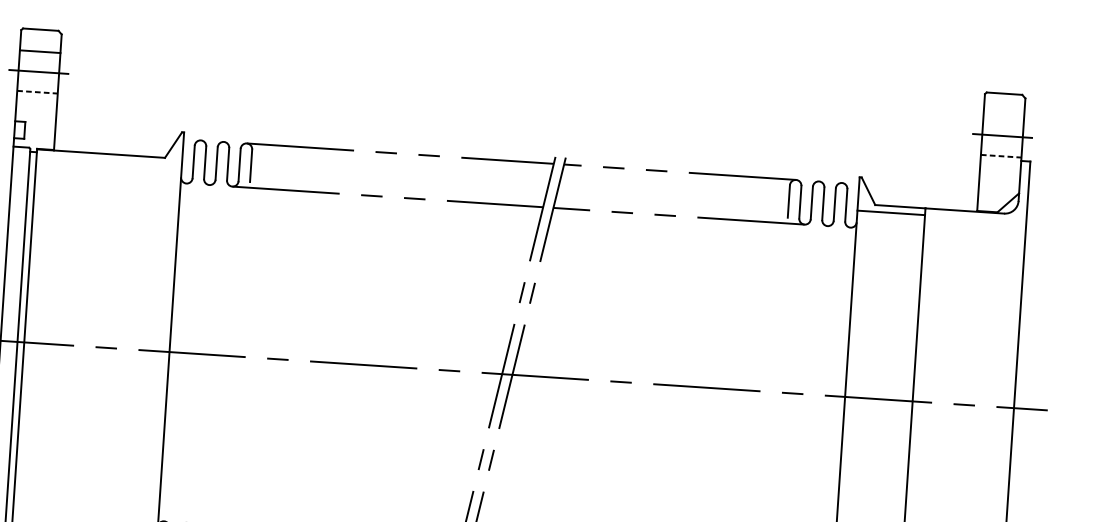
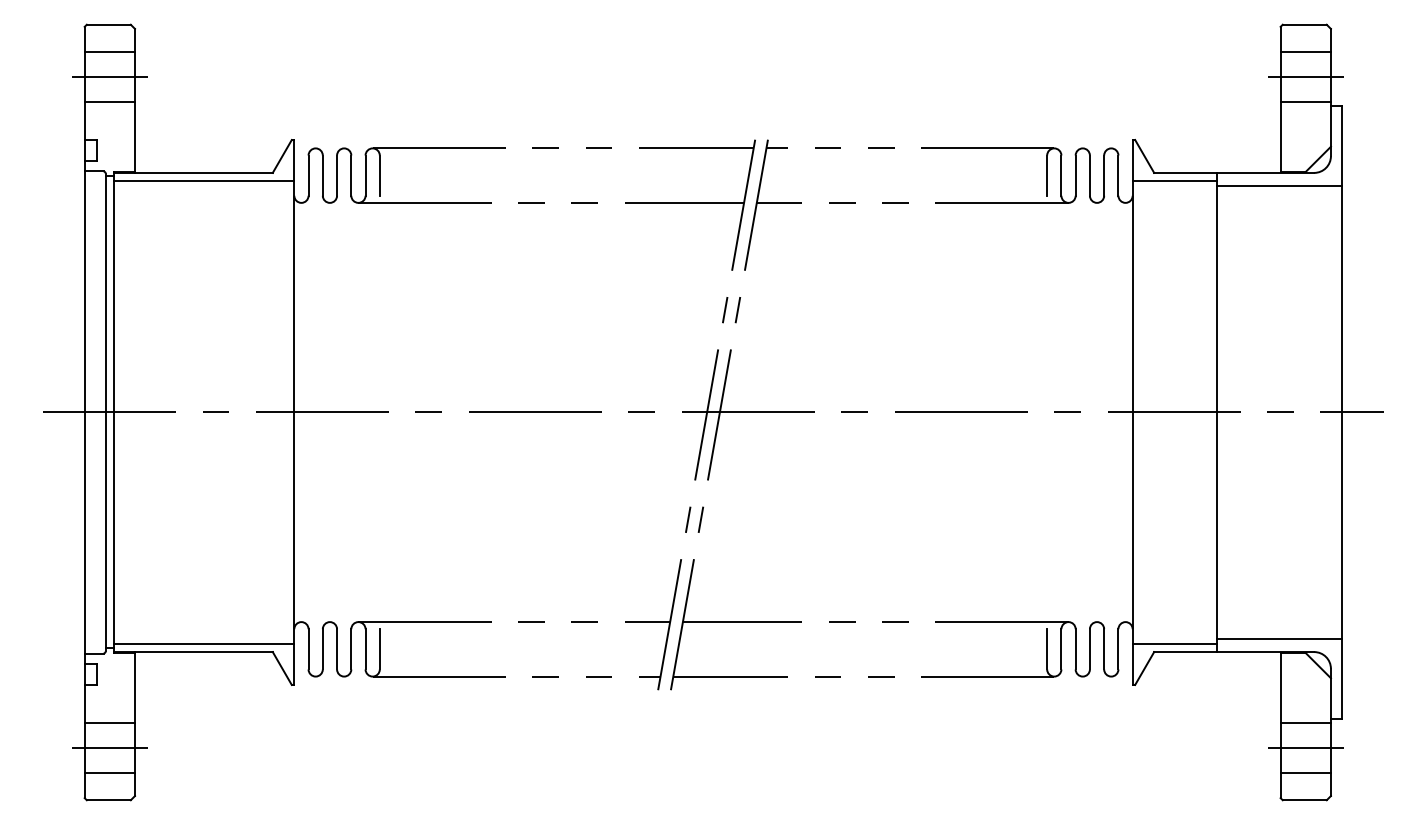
line: (38, 92) -> (110, 102), dashed -> solid
line: (1003, 116) -> (1305, 52), added
line: (1001, 156) -> (1306, 102), dashed -> solid
line: (109, 161) -> (204, 181), added
line: (975, 221) -> (1279, 185), added

